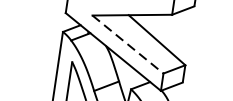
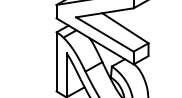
line: (128, 44) -> (105, 34), dashed -> solid

